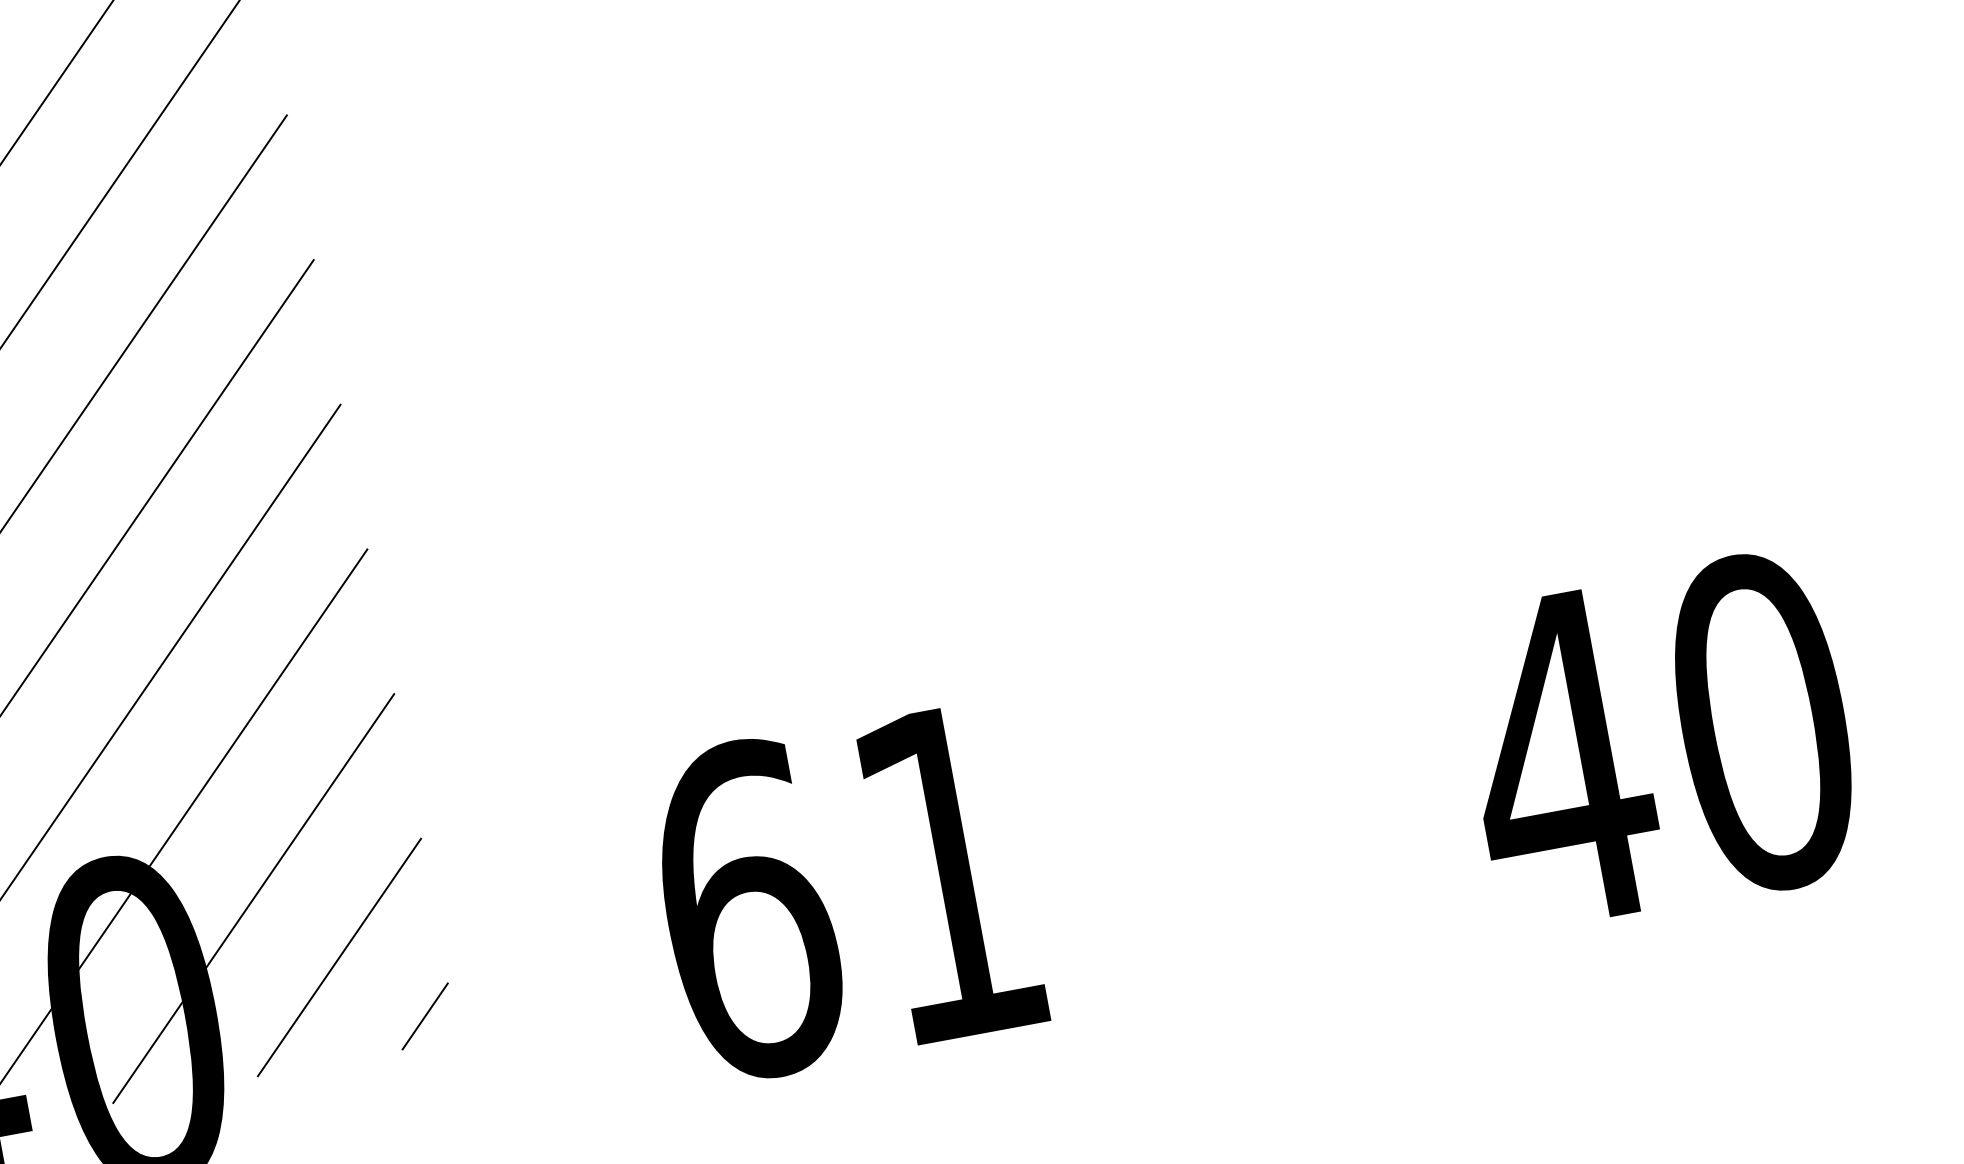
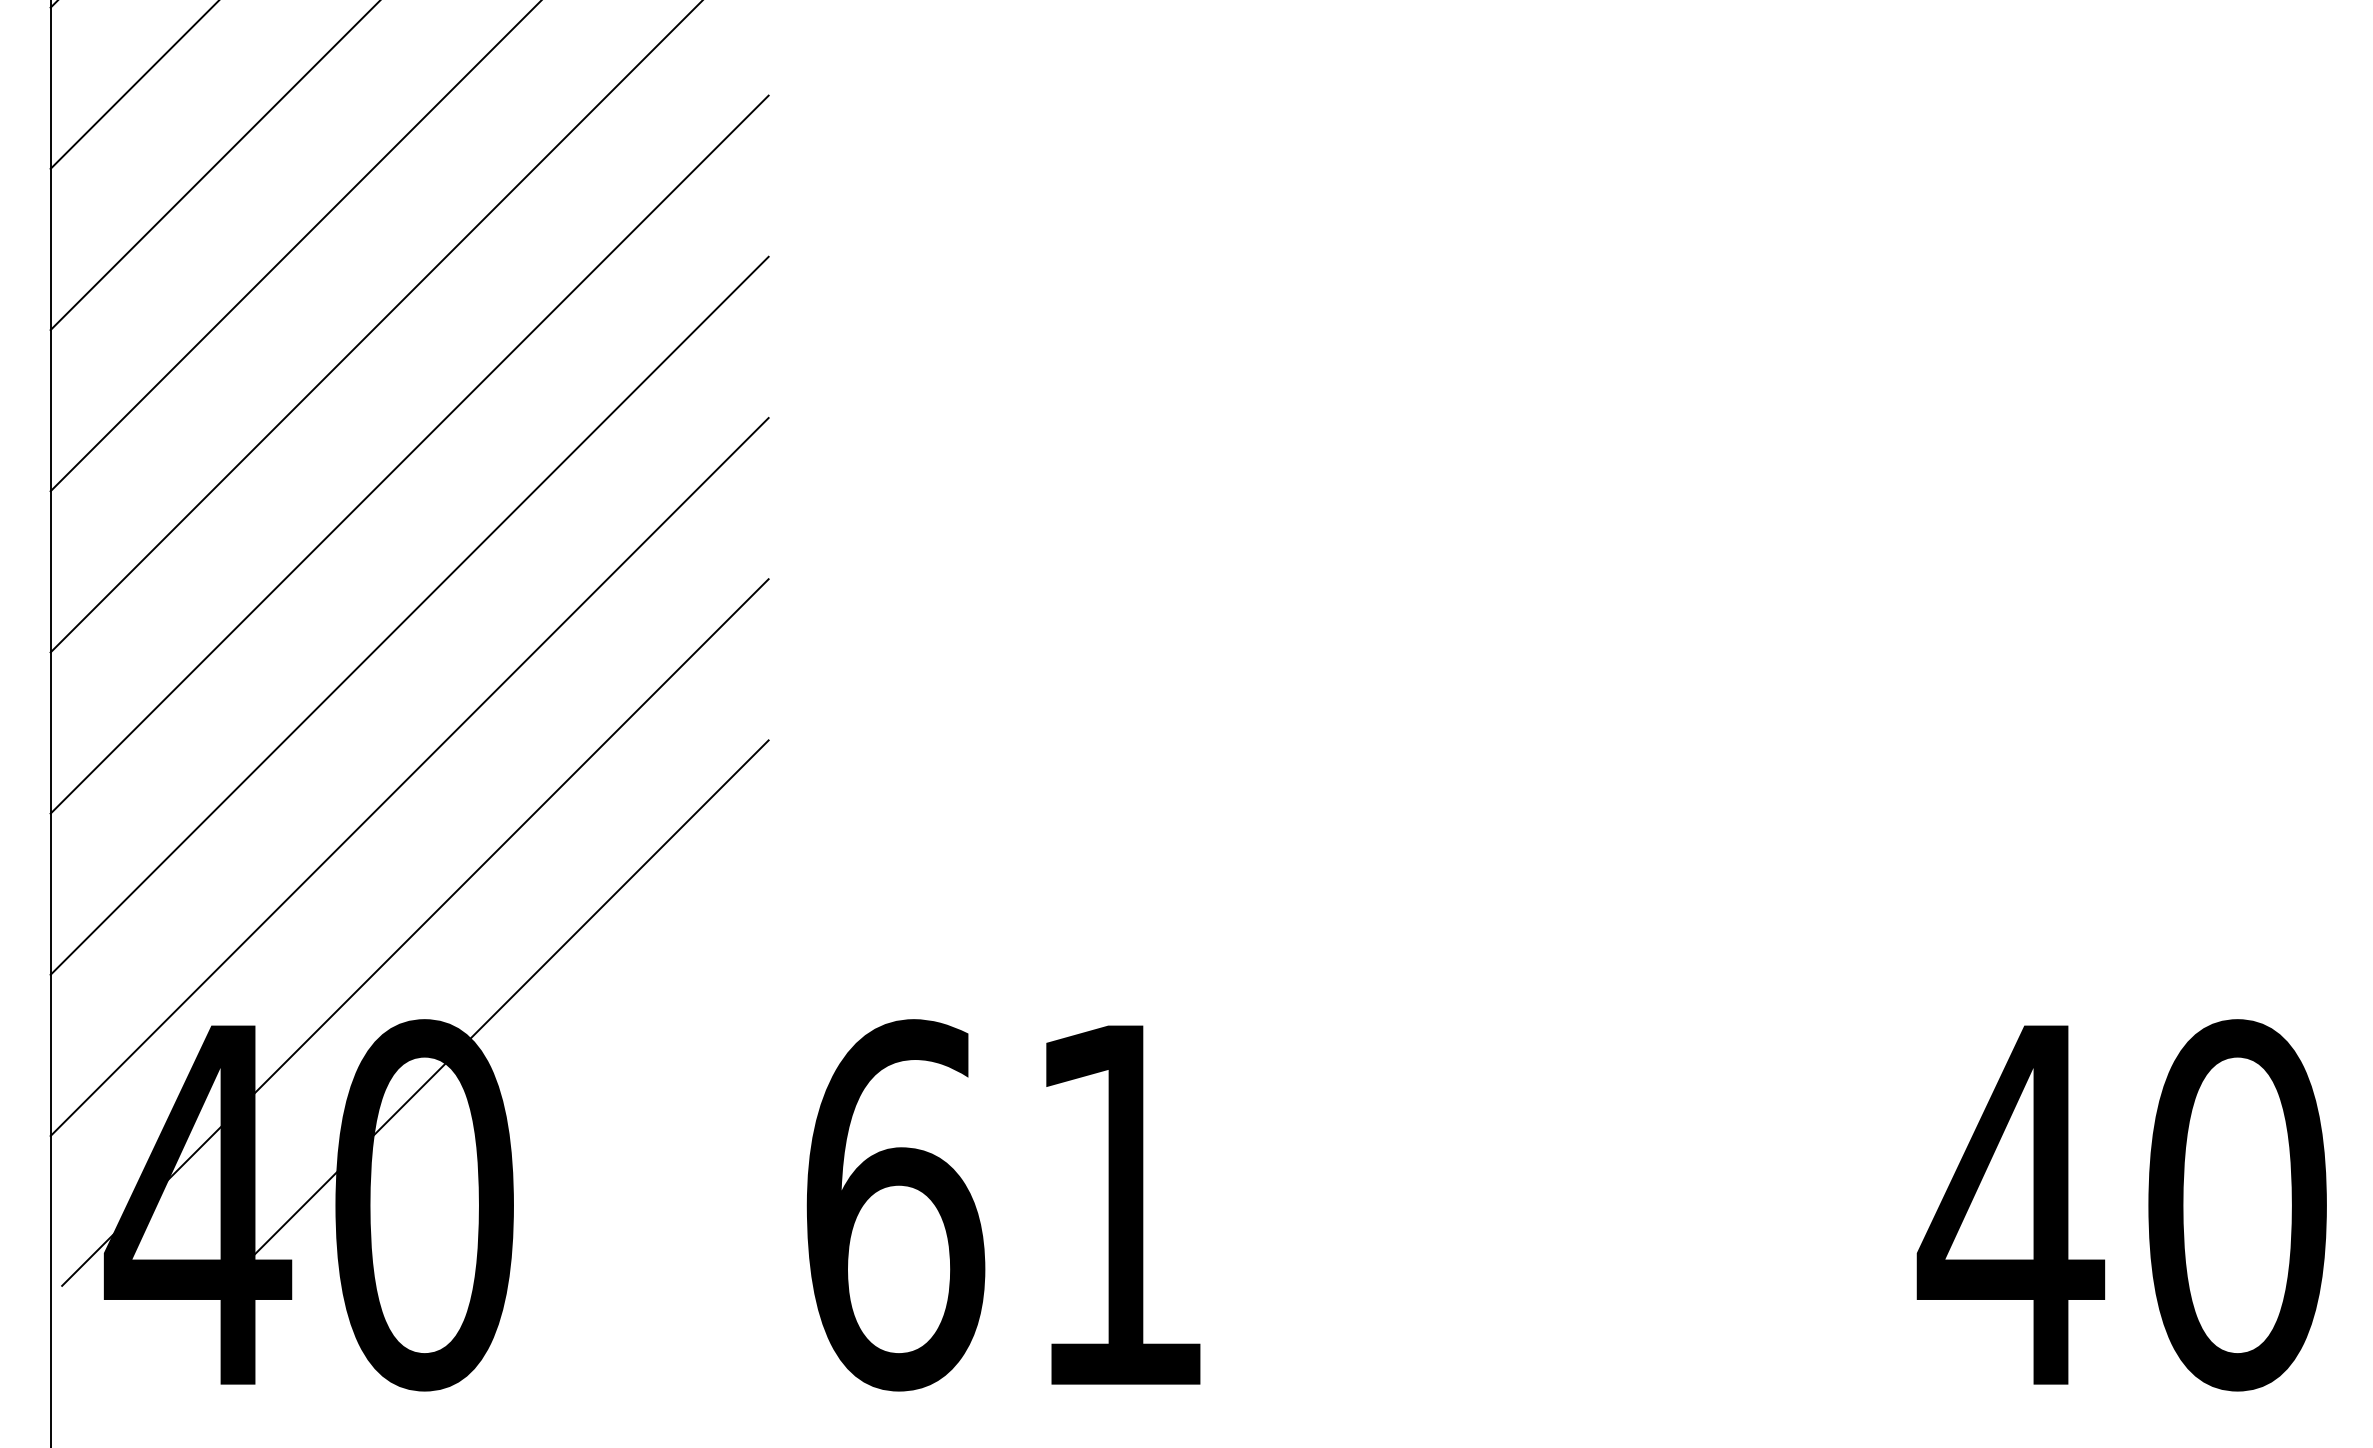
text: (844, 892) -> (1003, 1205), moved
line: (253, 898) -> (576, 1093), removed
line: (338, 956) -> (656, 1173), removed
line: (424, 1016) -> (737, 1254), removed

